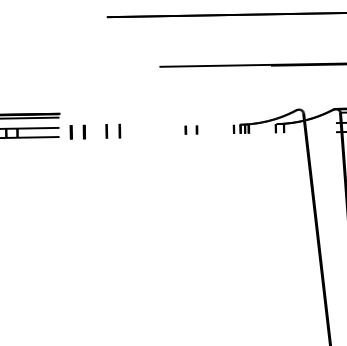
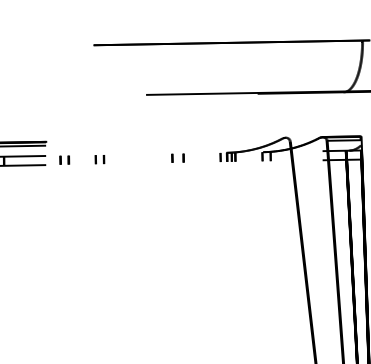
part: (77, 131) -> (64, 159), size x0.62
part: (112, 131) -> (99, 159), size x0.62

